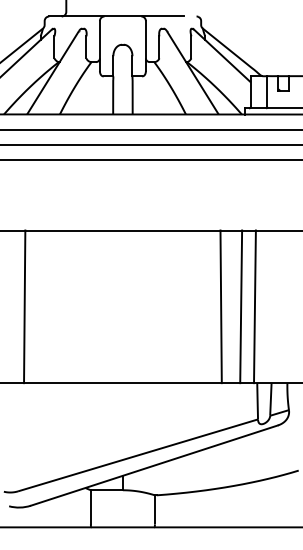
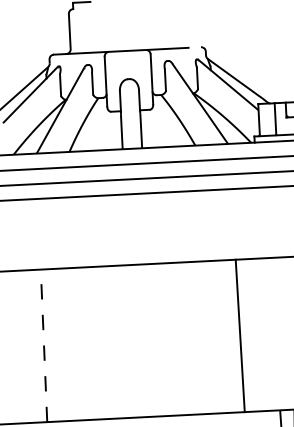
line: (24, 306) -> (43, 345), solid -> dashed
line: (241, 306) -> (260, 334), removed
line: (254, 306) -> (273, 333), removed

